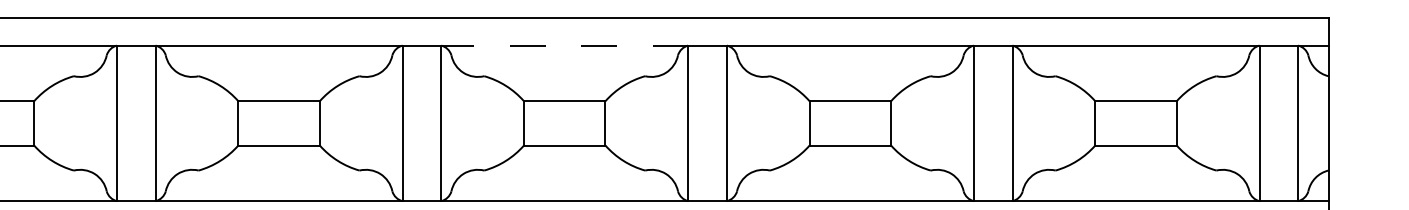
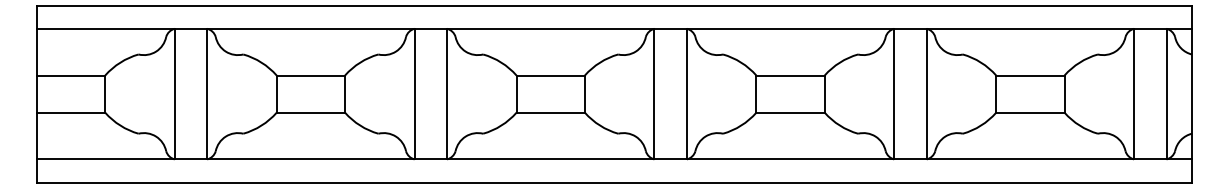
line: (564, 45) -> (550, 28), dashed -> solid

